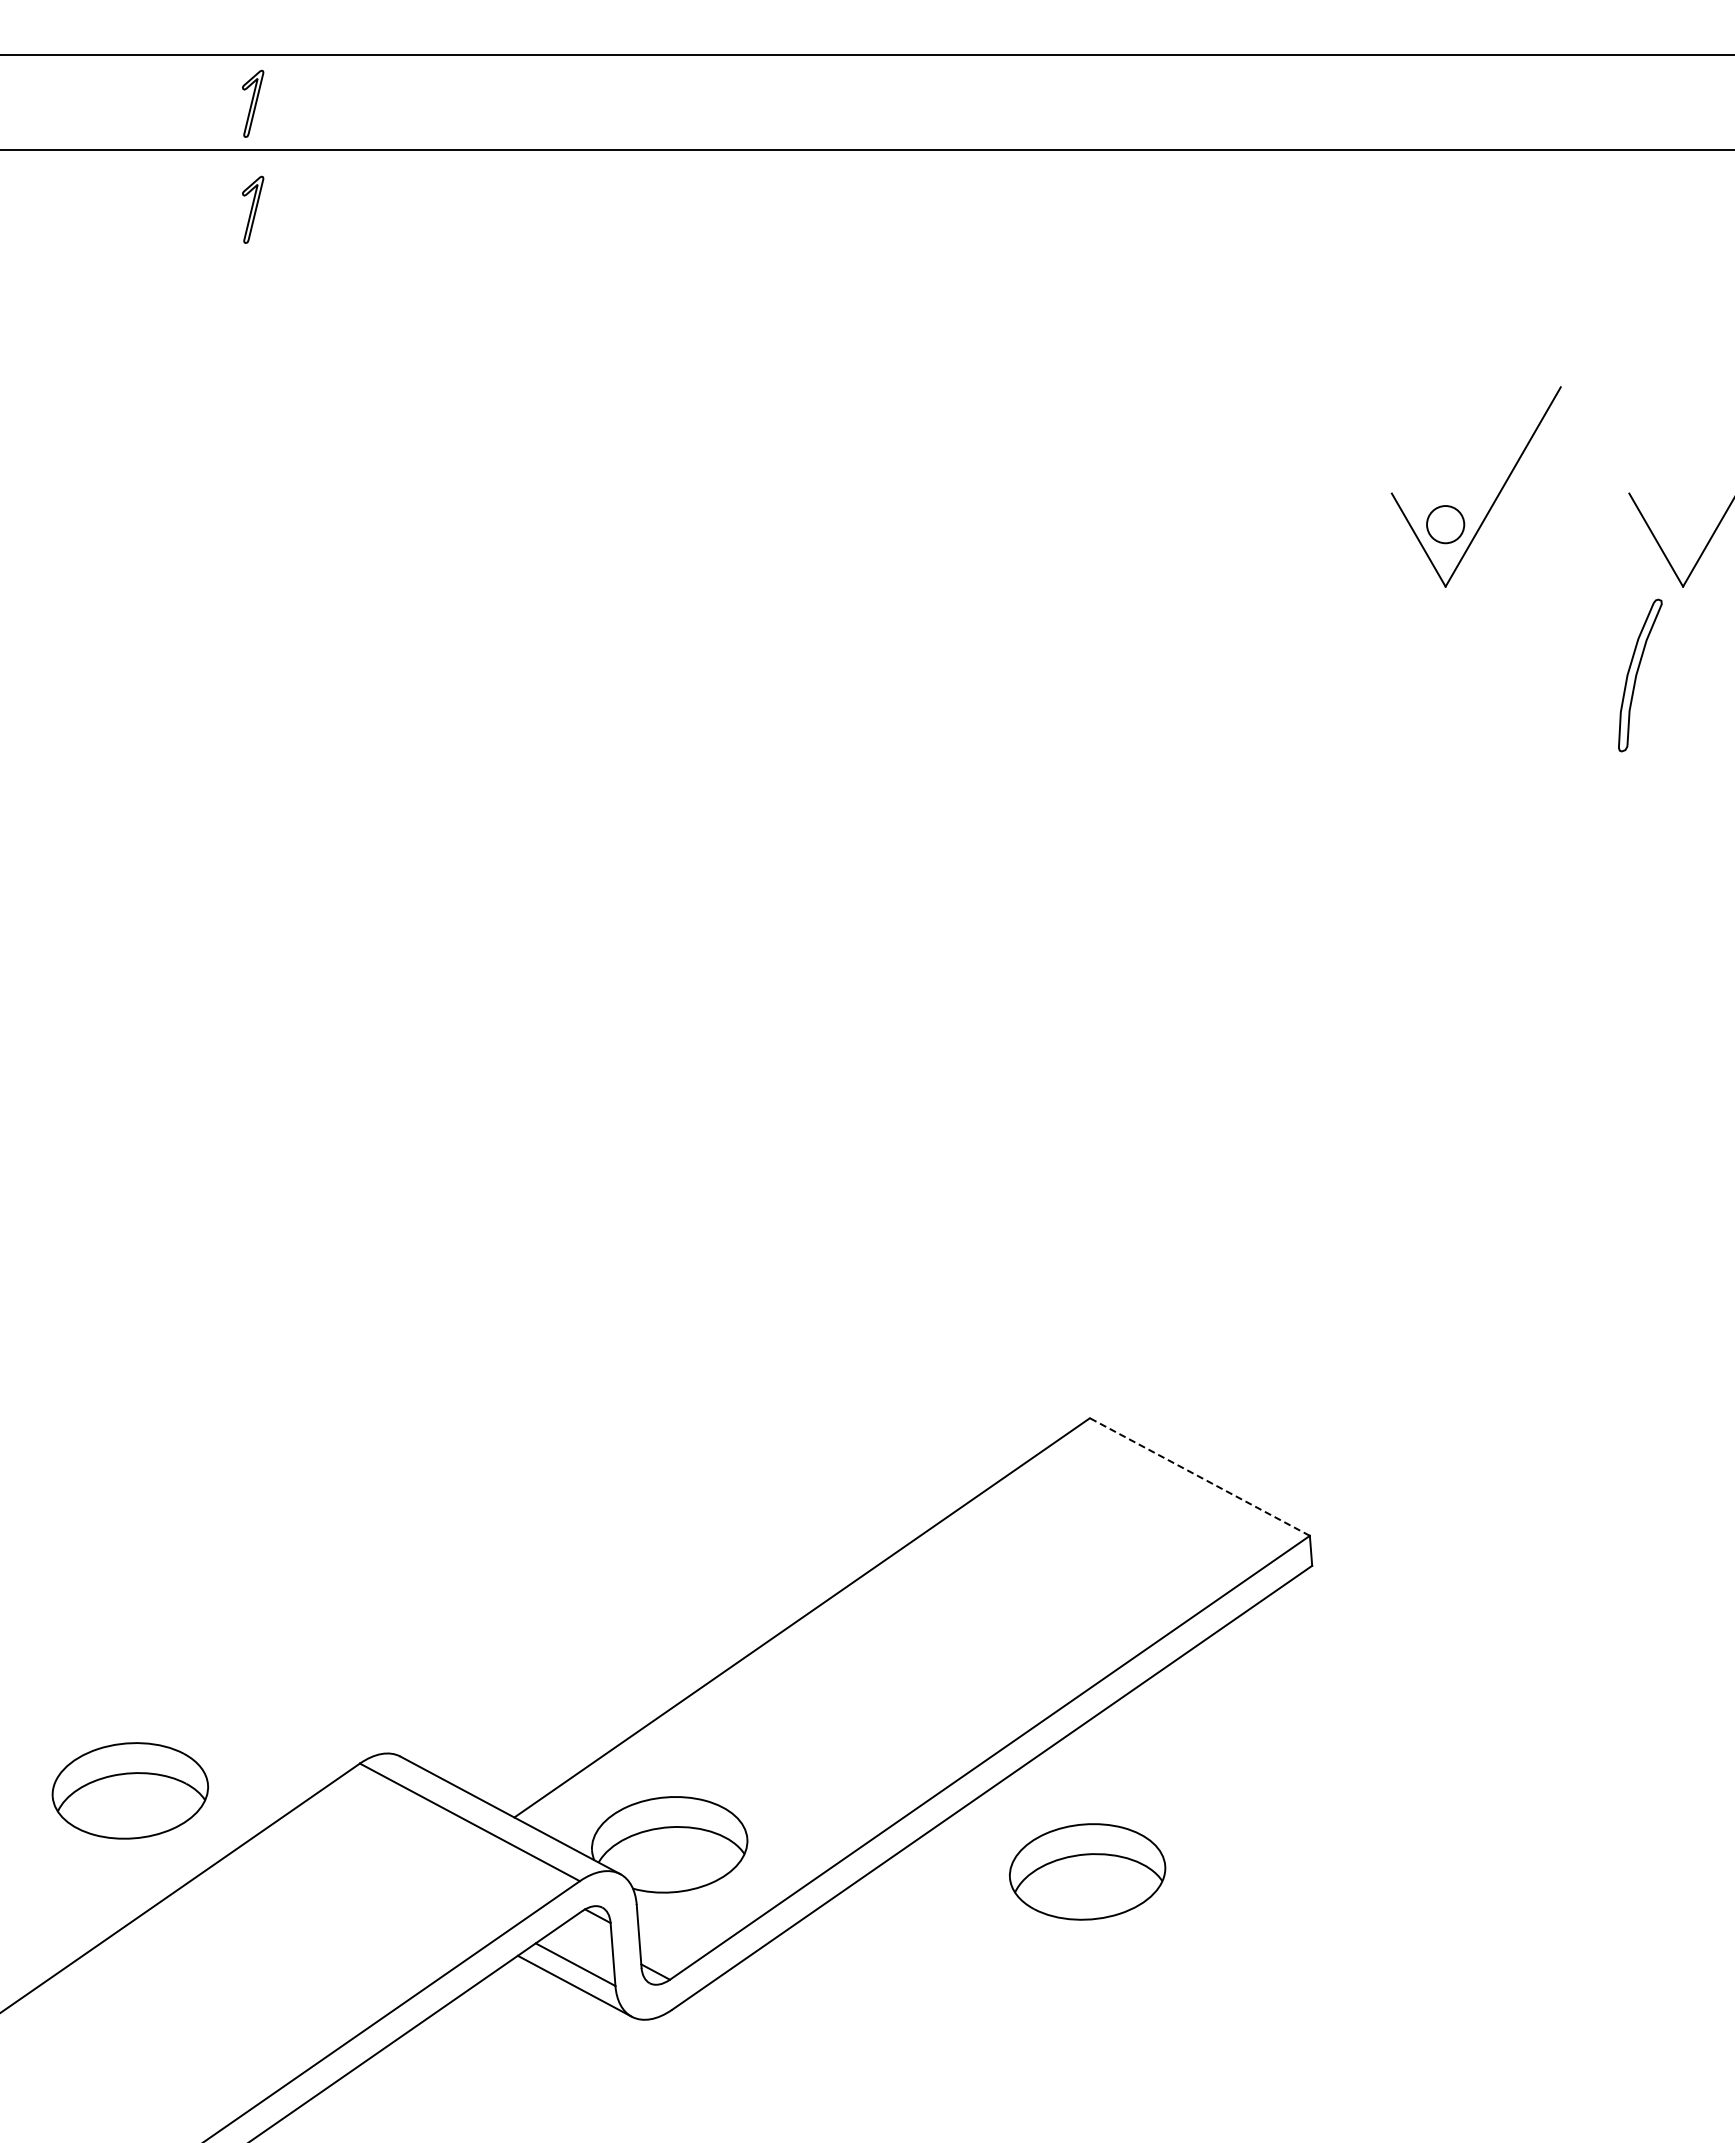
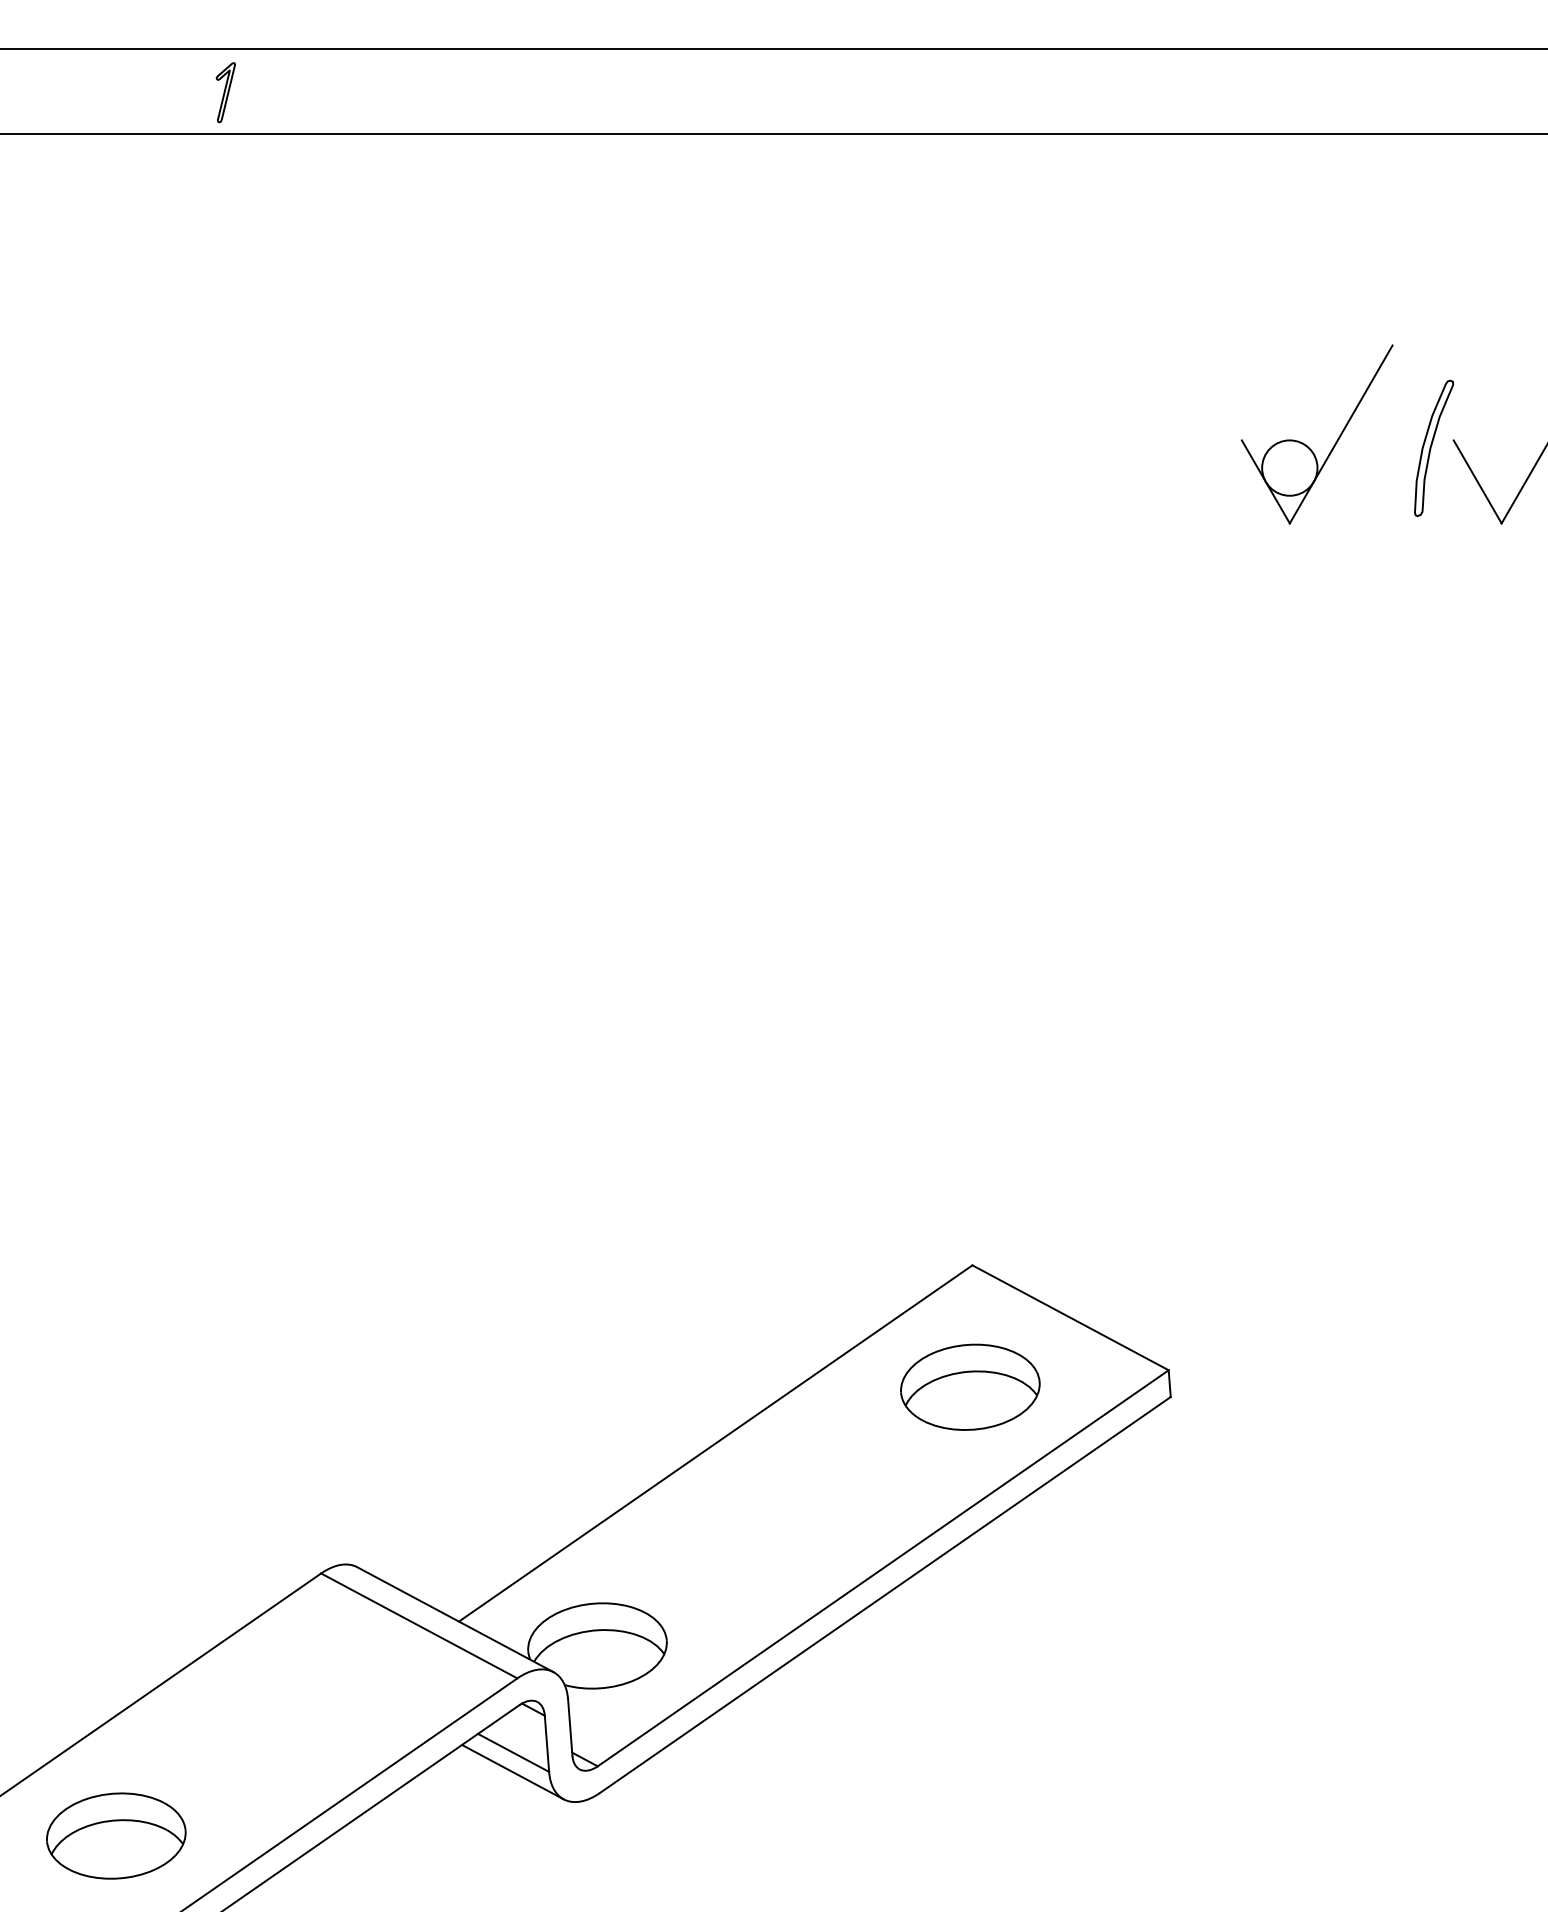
part: (253, 209) -> (226, 186), removed
circle: (1445, 524) -> (1289, 467), size x1.67
part: (1640, 675) -> (1434, 448), moved
line: (1199, 1477) -> (1070, 1318), dashed -> solid
part: (129, 1790) -> (115, 1835), moved
part: (1087, 1871) -> (970, 1386), moved

